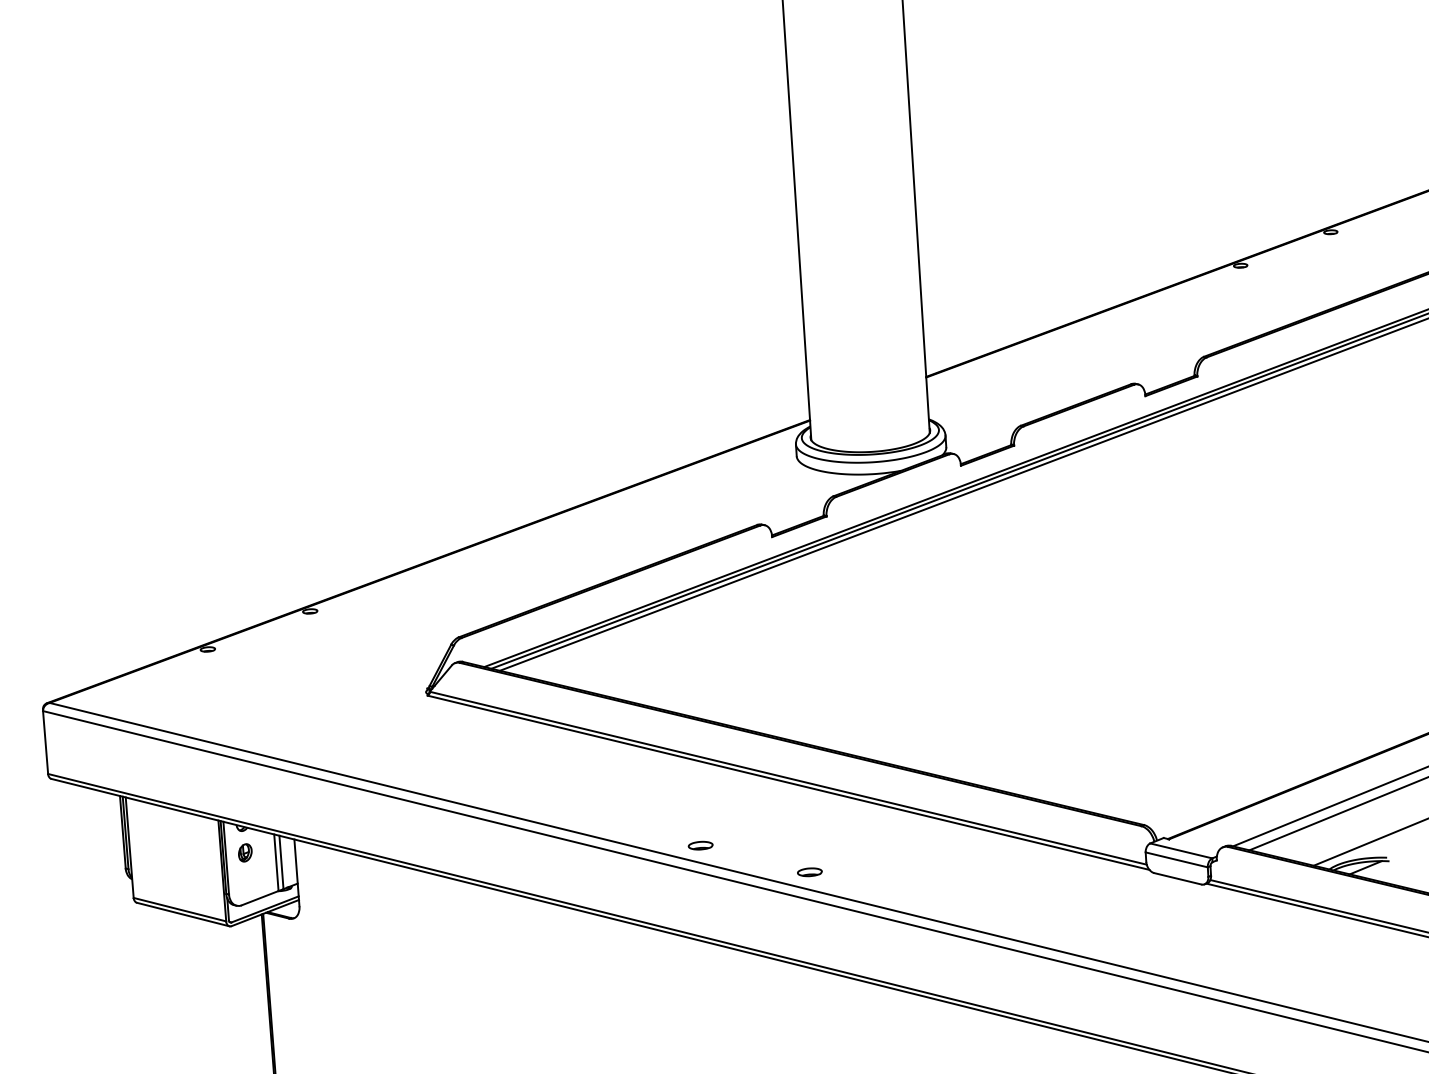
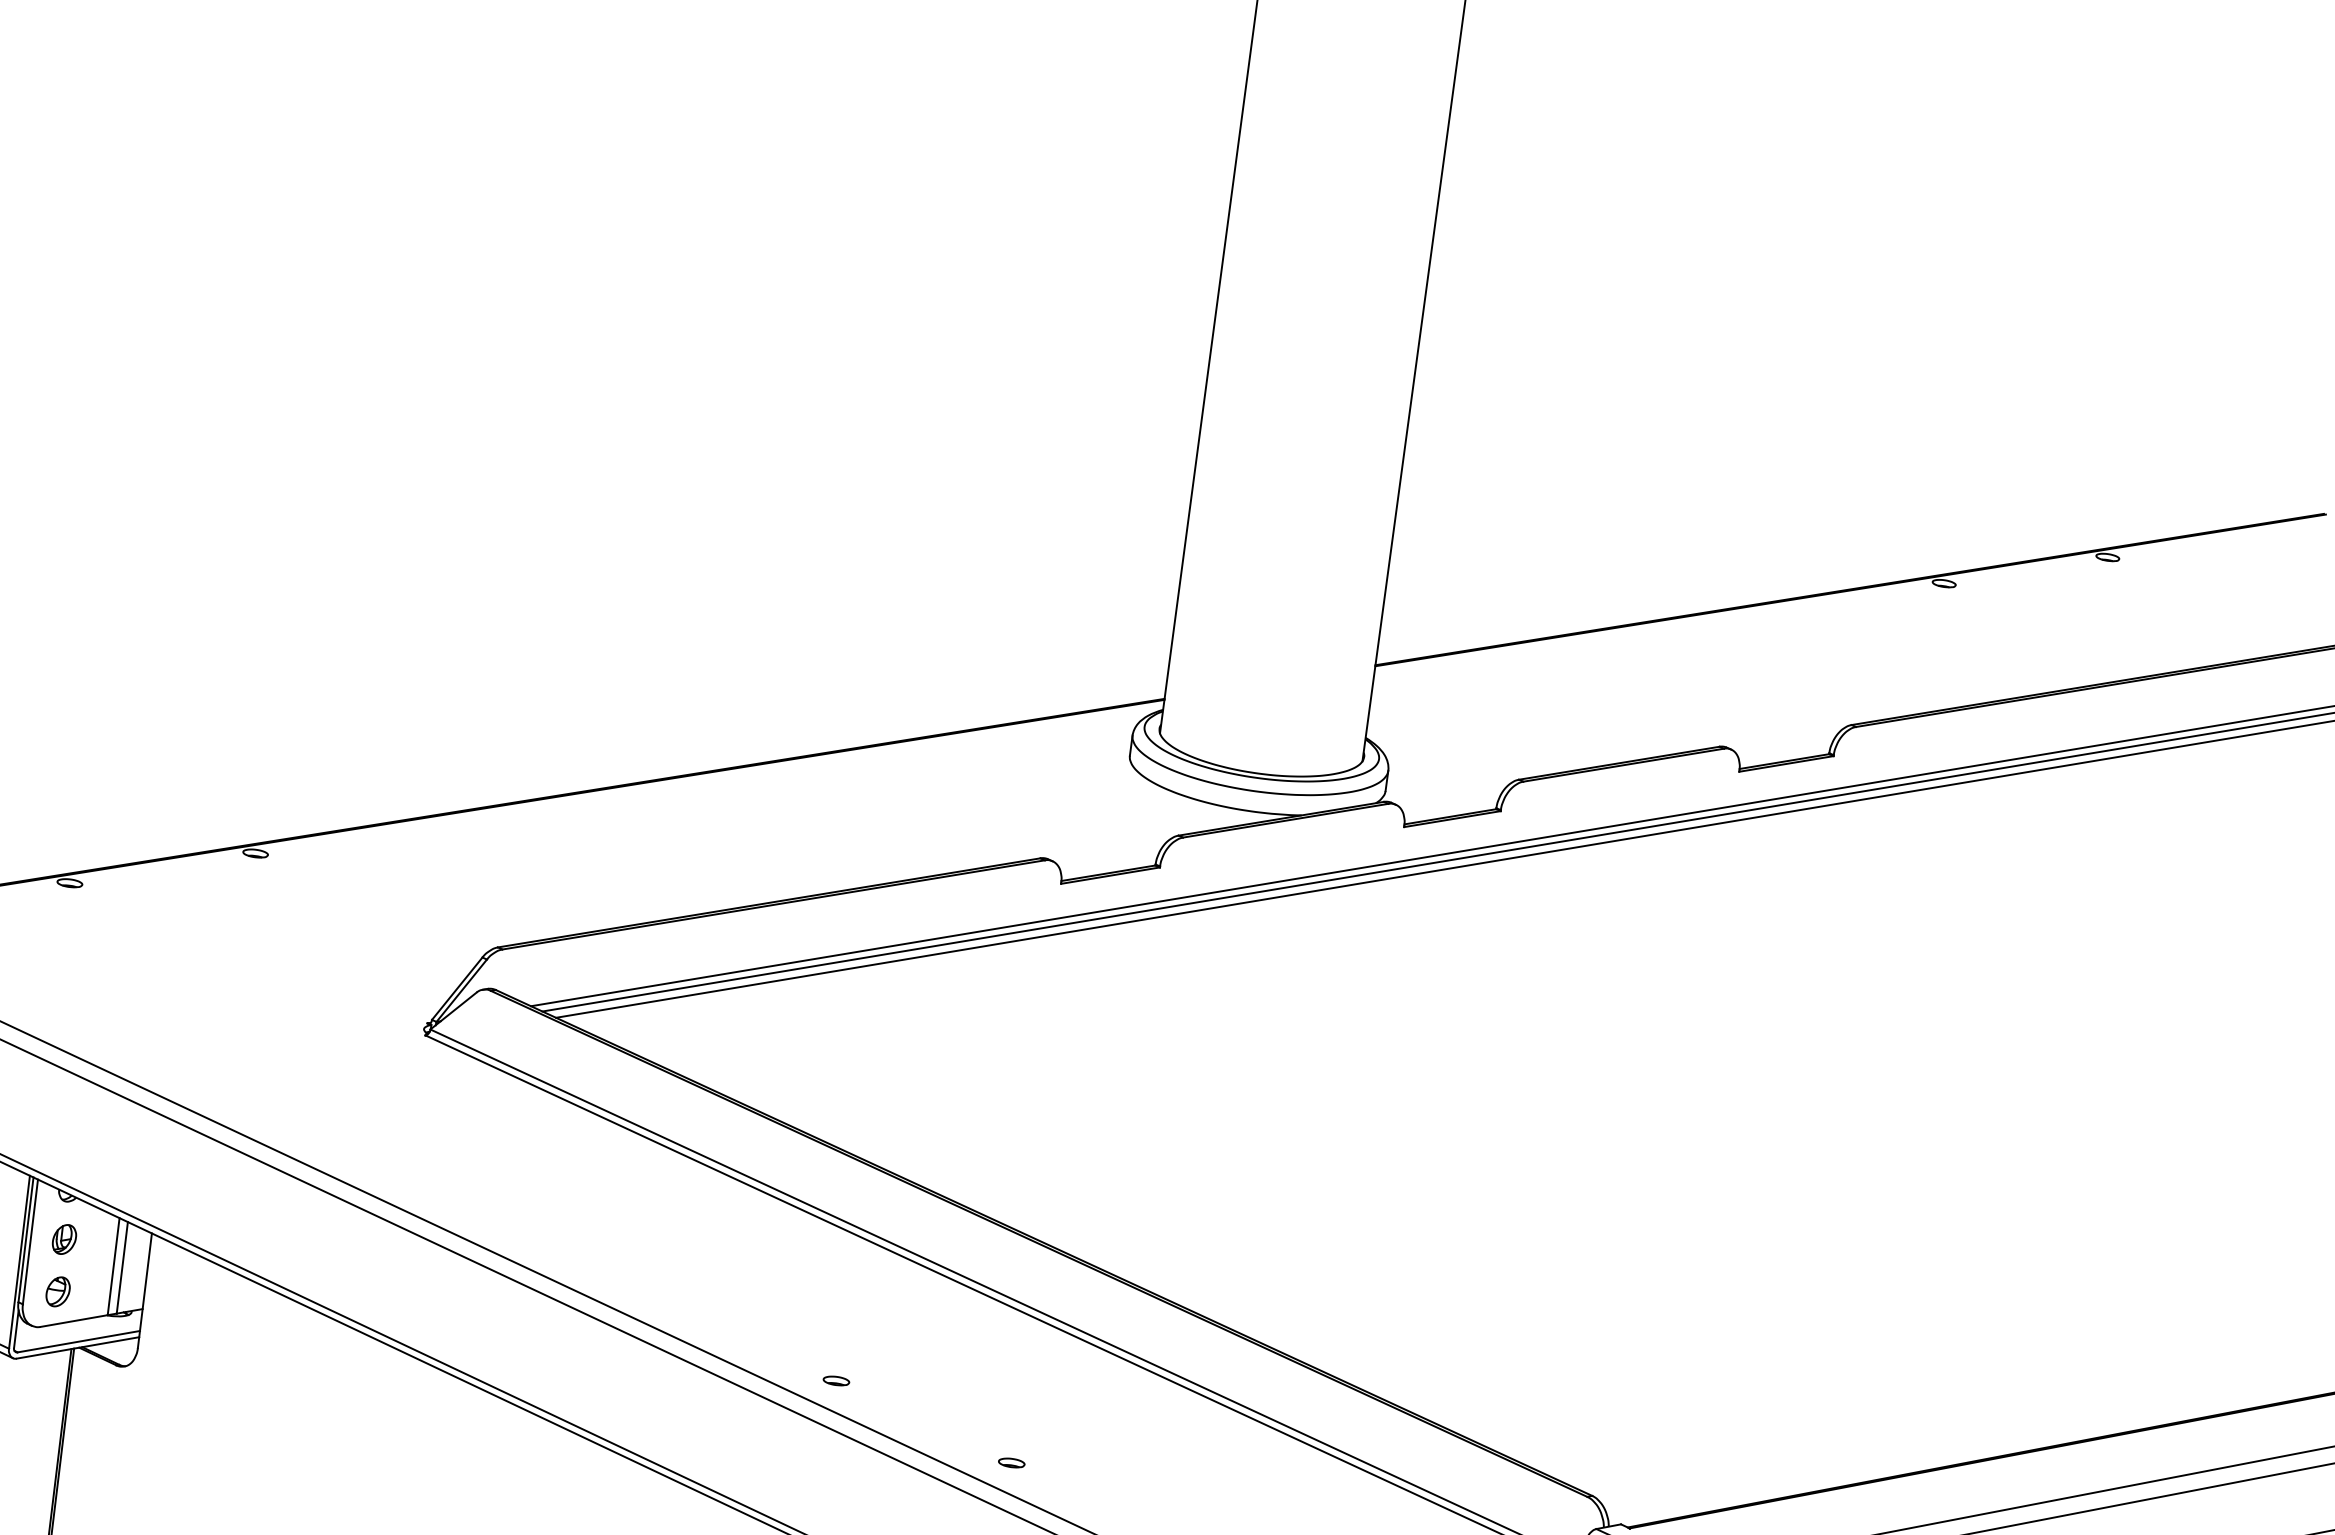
part: (700, 845) -> (835, 1380), size x0.62
part: (809, 872) -> (1010, 1463), size x0.62
part: (247, 883) -> (57, 1291), added

